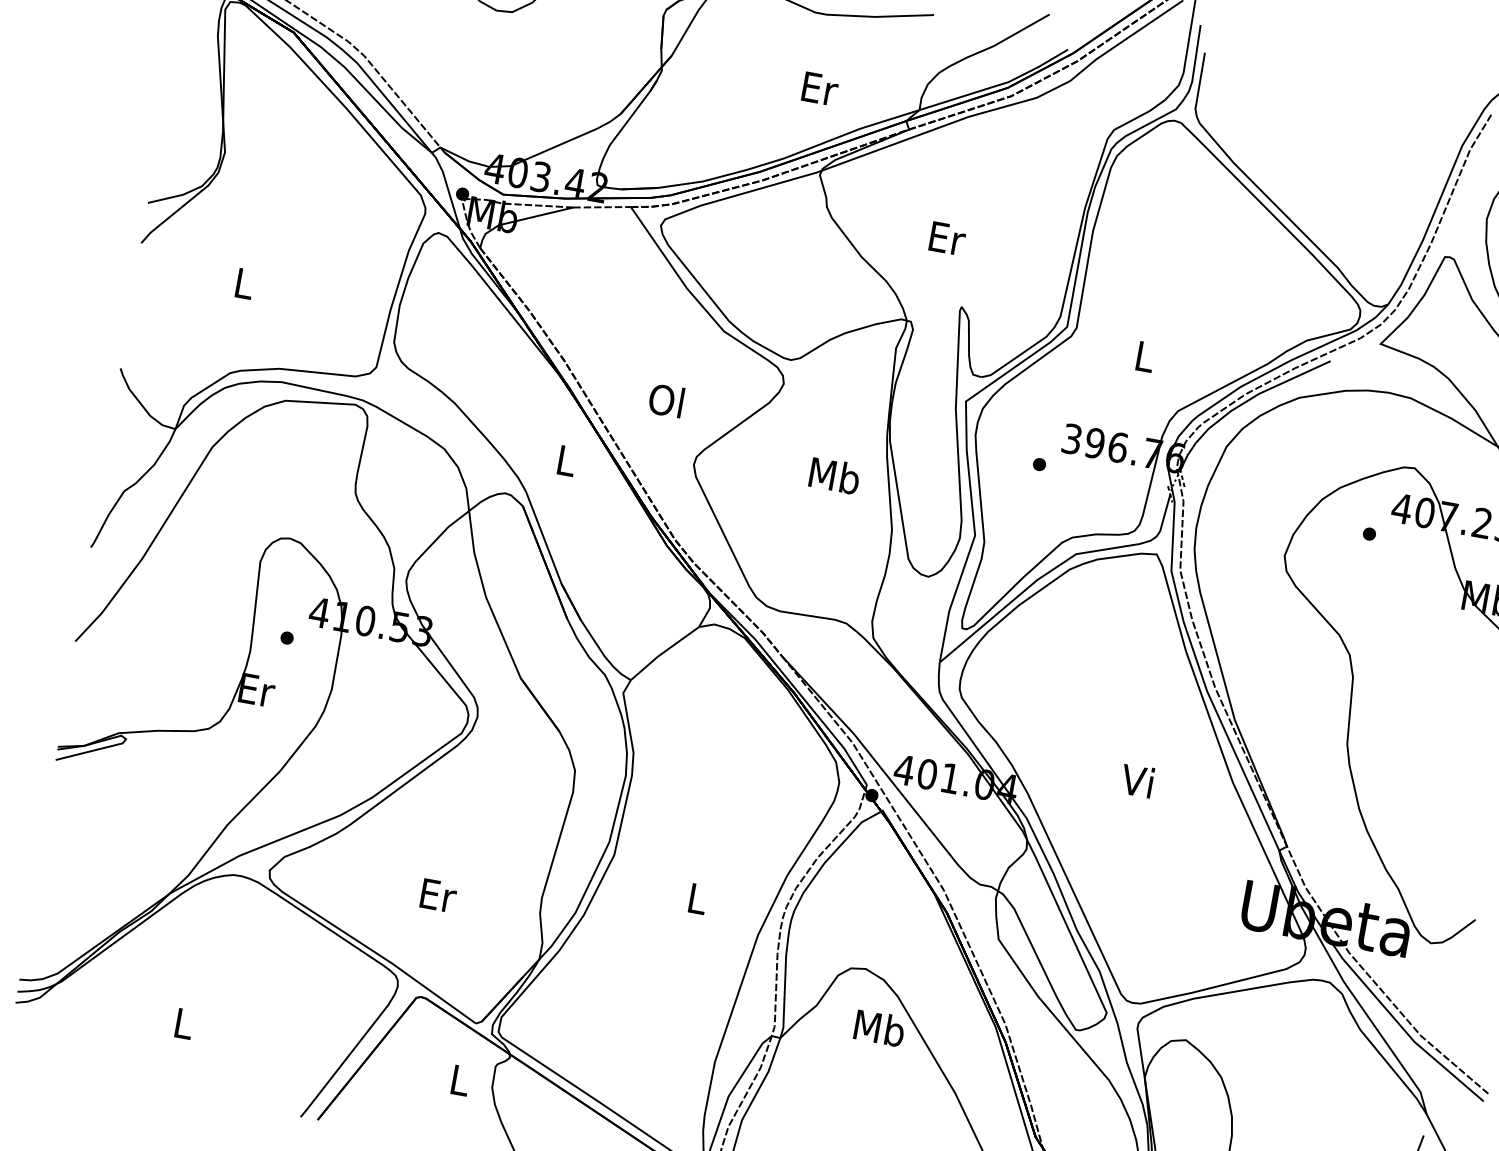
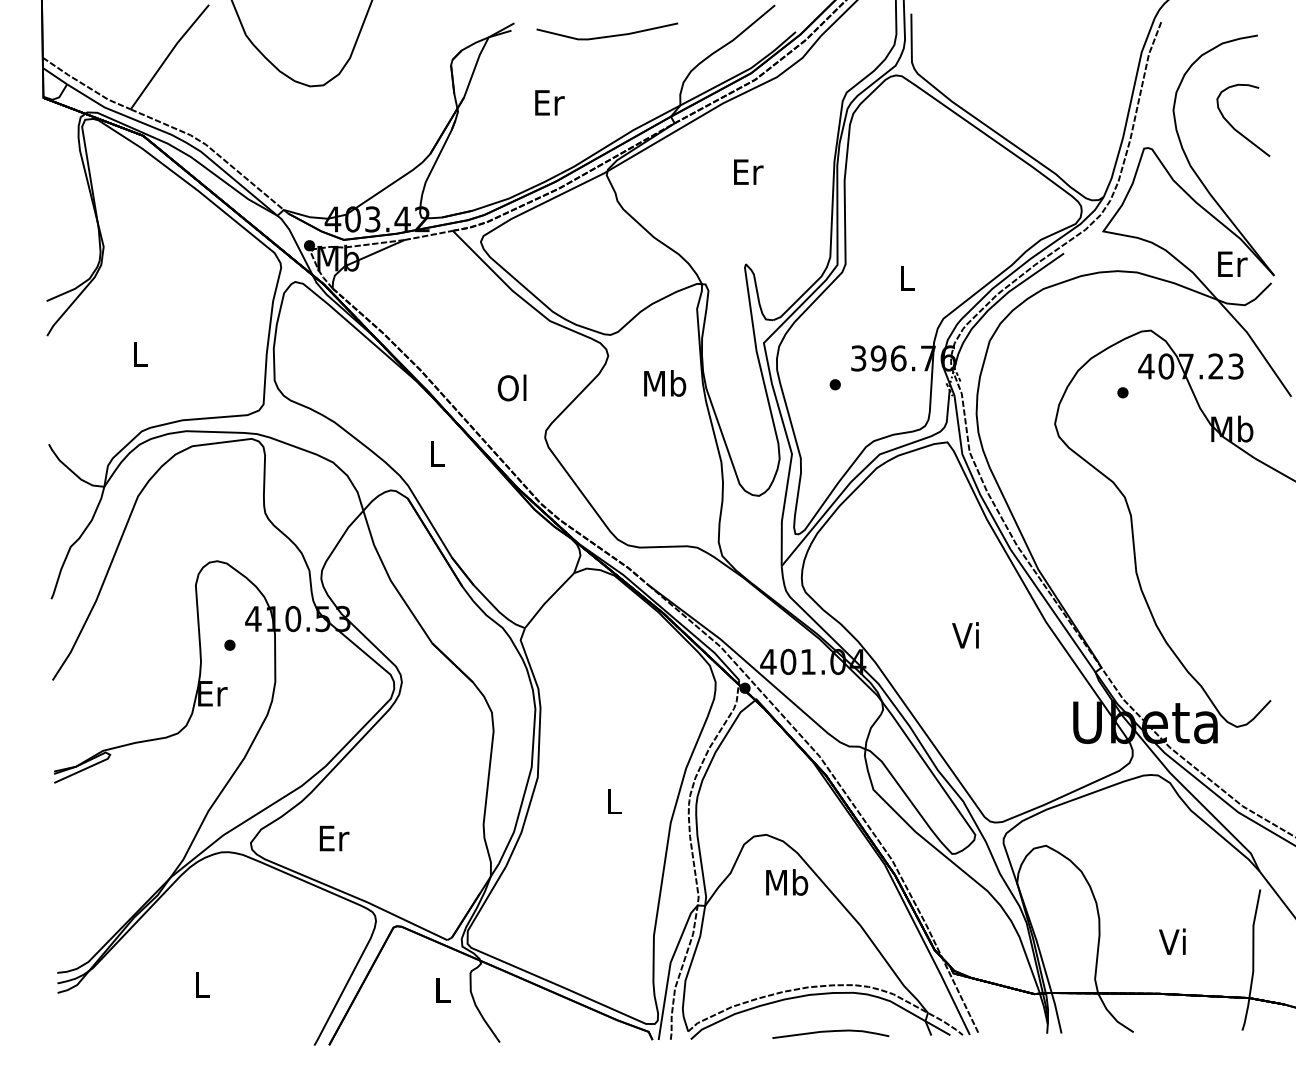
text: (819, 88) -> (549, 102), moved
text: (947, 237) -> (748, 171), moved
text: (835, 475) -> (665, 383), moved
text: (438, 895) -> (334, 838), moved

